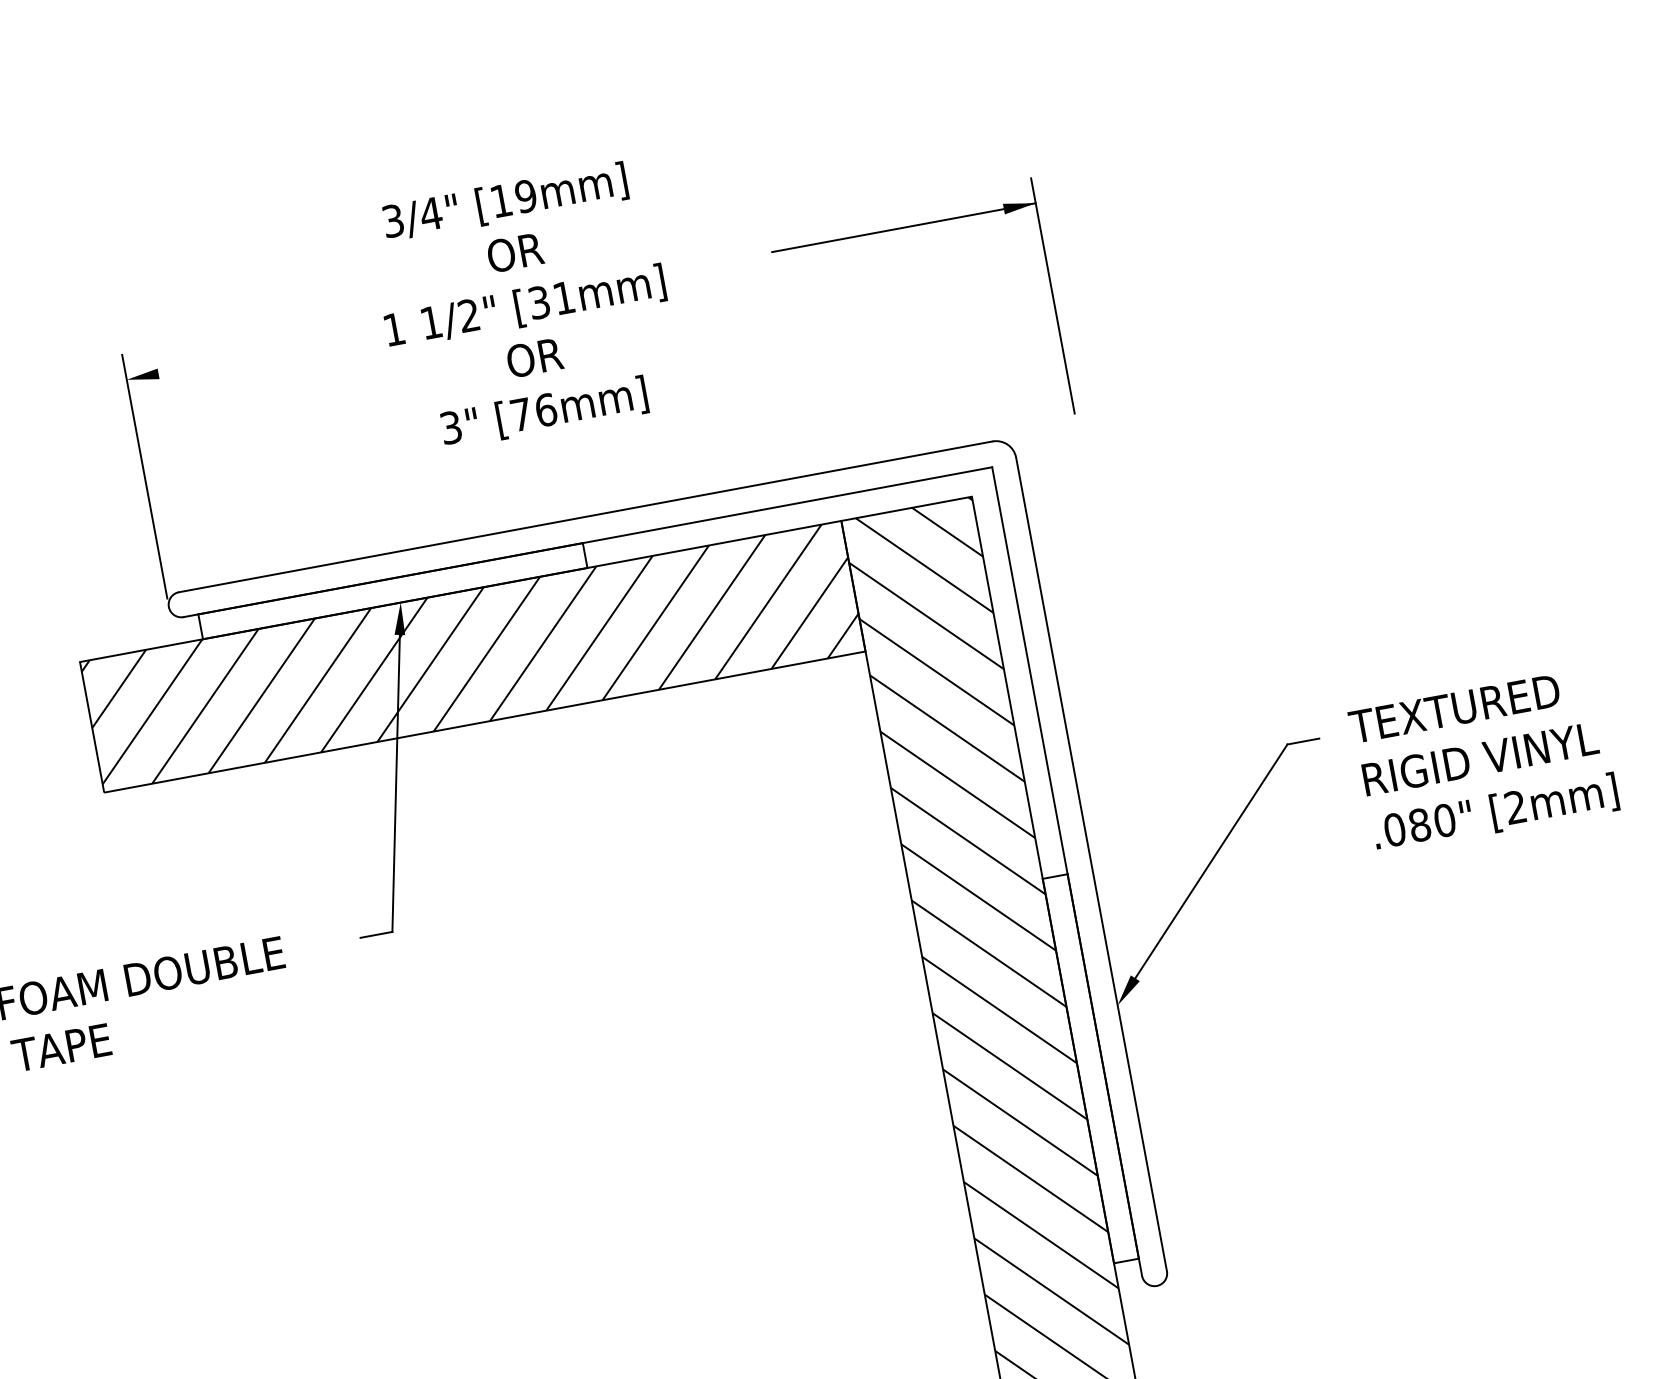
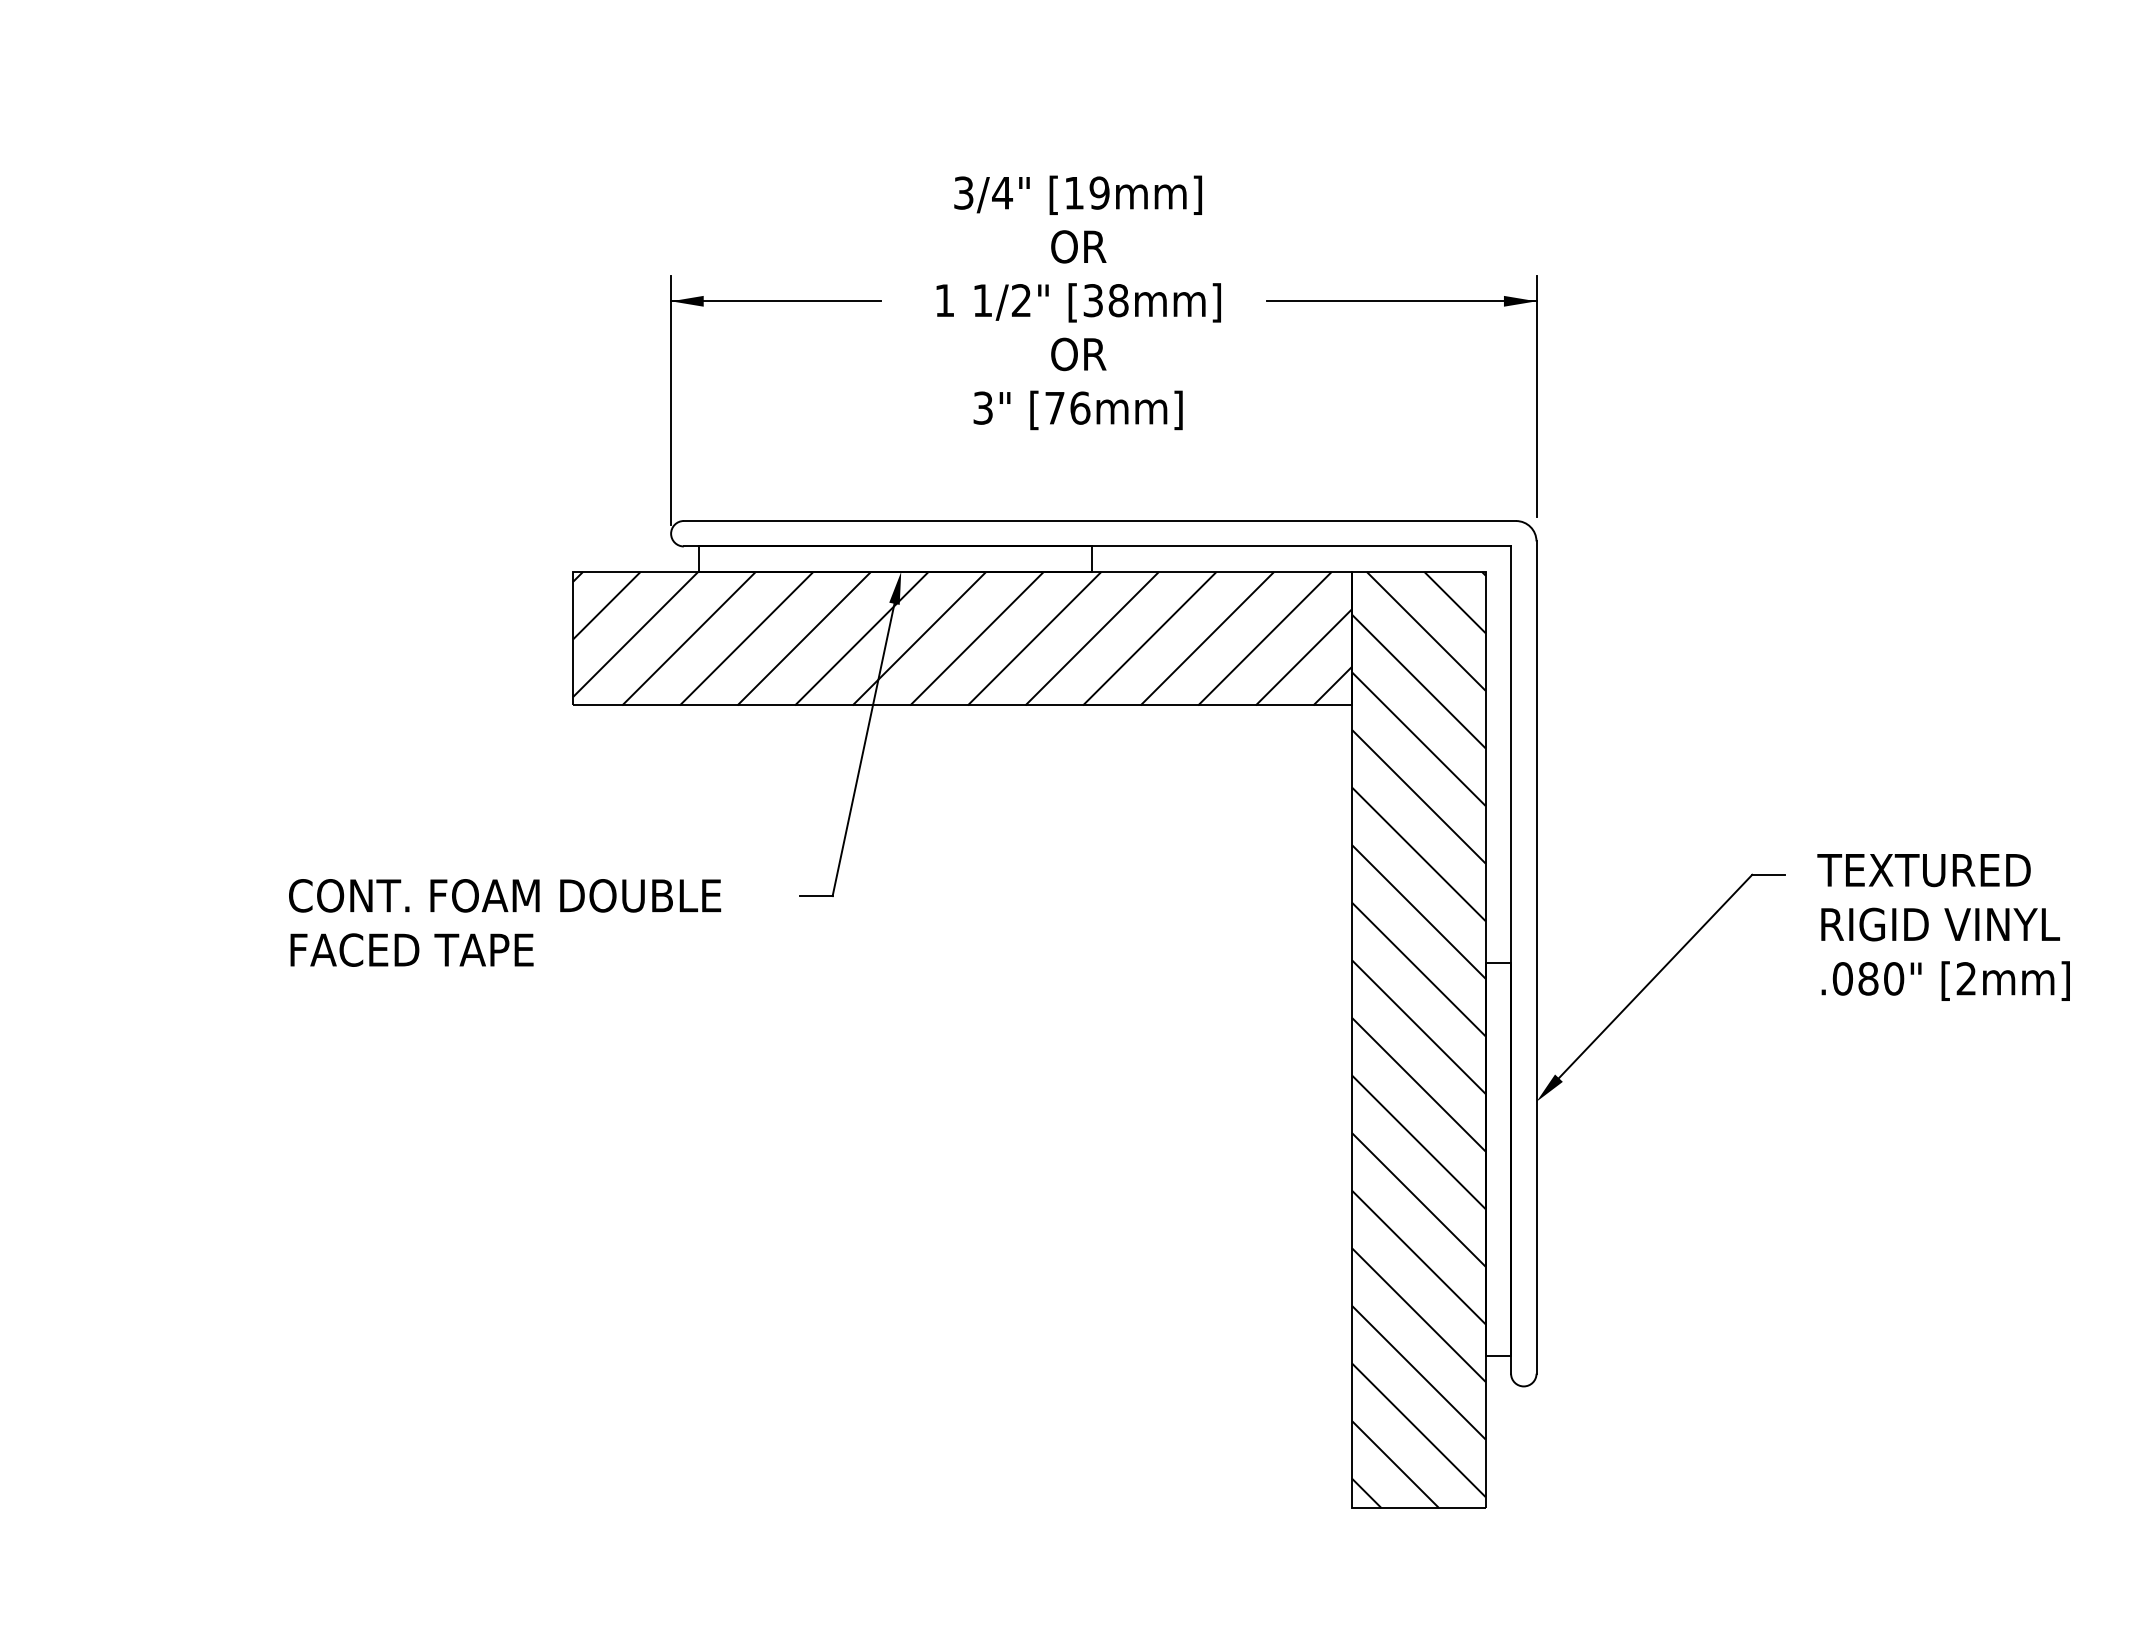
part: (903, 227) -> (1401, 301), moved
text: (563, 297) -> (1118, 300), [31mm] -> [38mm]
line: (228, 361) -> (775, 301), added

